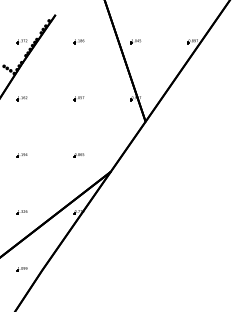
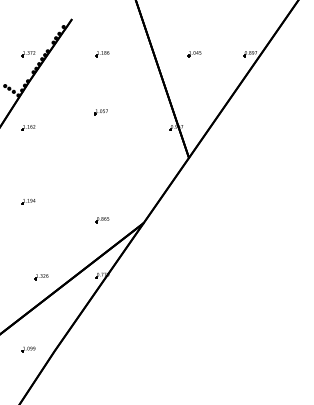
part: (135, 41) -> (194, 53), moved
part: (78, 98) -> (100, 112), moved
part: (78, 155) -> (101, 220), moved
part: (21, 212) -> (40, 277), moved

